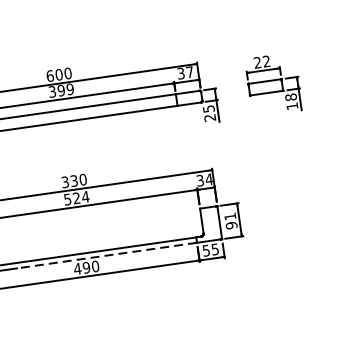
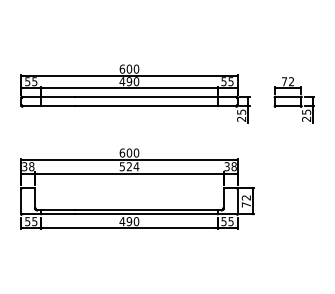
text: (257, 62) -> (284, 81), 22 -> 72
text: (185, 72) -> (227, 81), 37 -> 55
text: (61, 90) -> (129, 81), 399 -> 490
text: (291, 101) -> (306, 115), 18 -> 25
text: (208, 179) -> (233, 166), 34 -> 38
text: (69, 181) -> (125, 152), 330 -> 600
text: (229, 221) -> (245, 201), 91 -> 72
line: (106, 255) -> (146, 214), dashed -> solid

